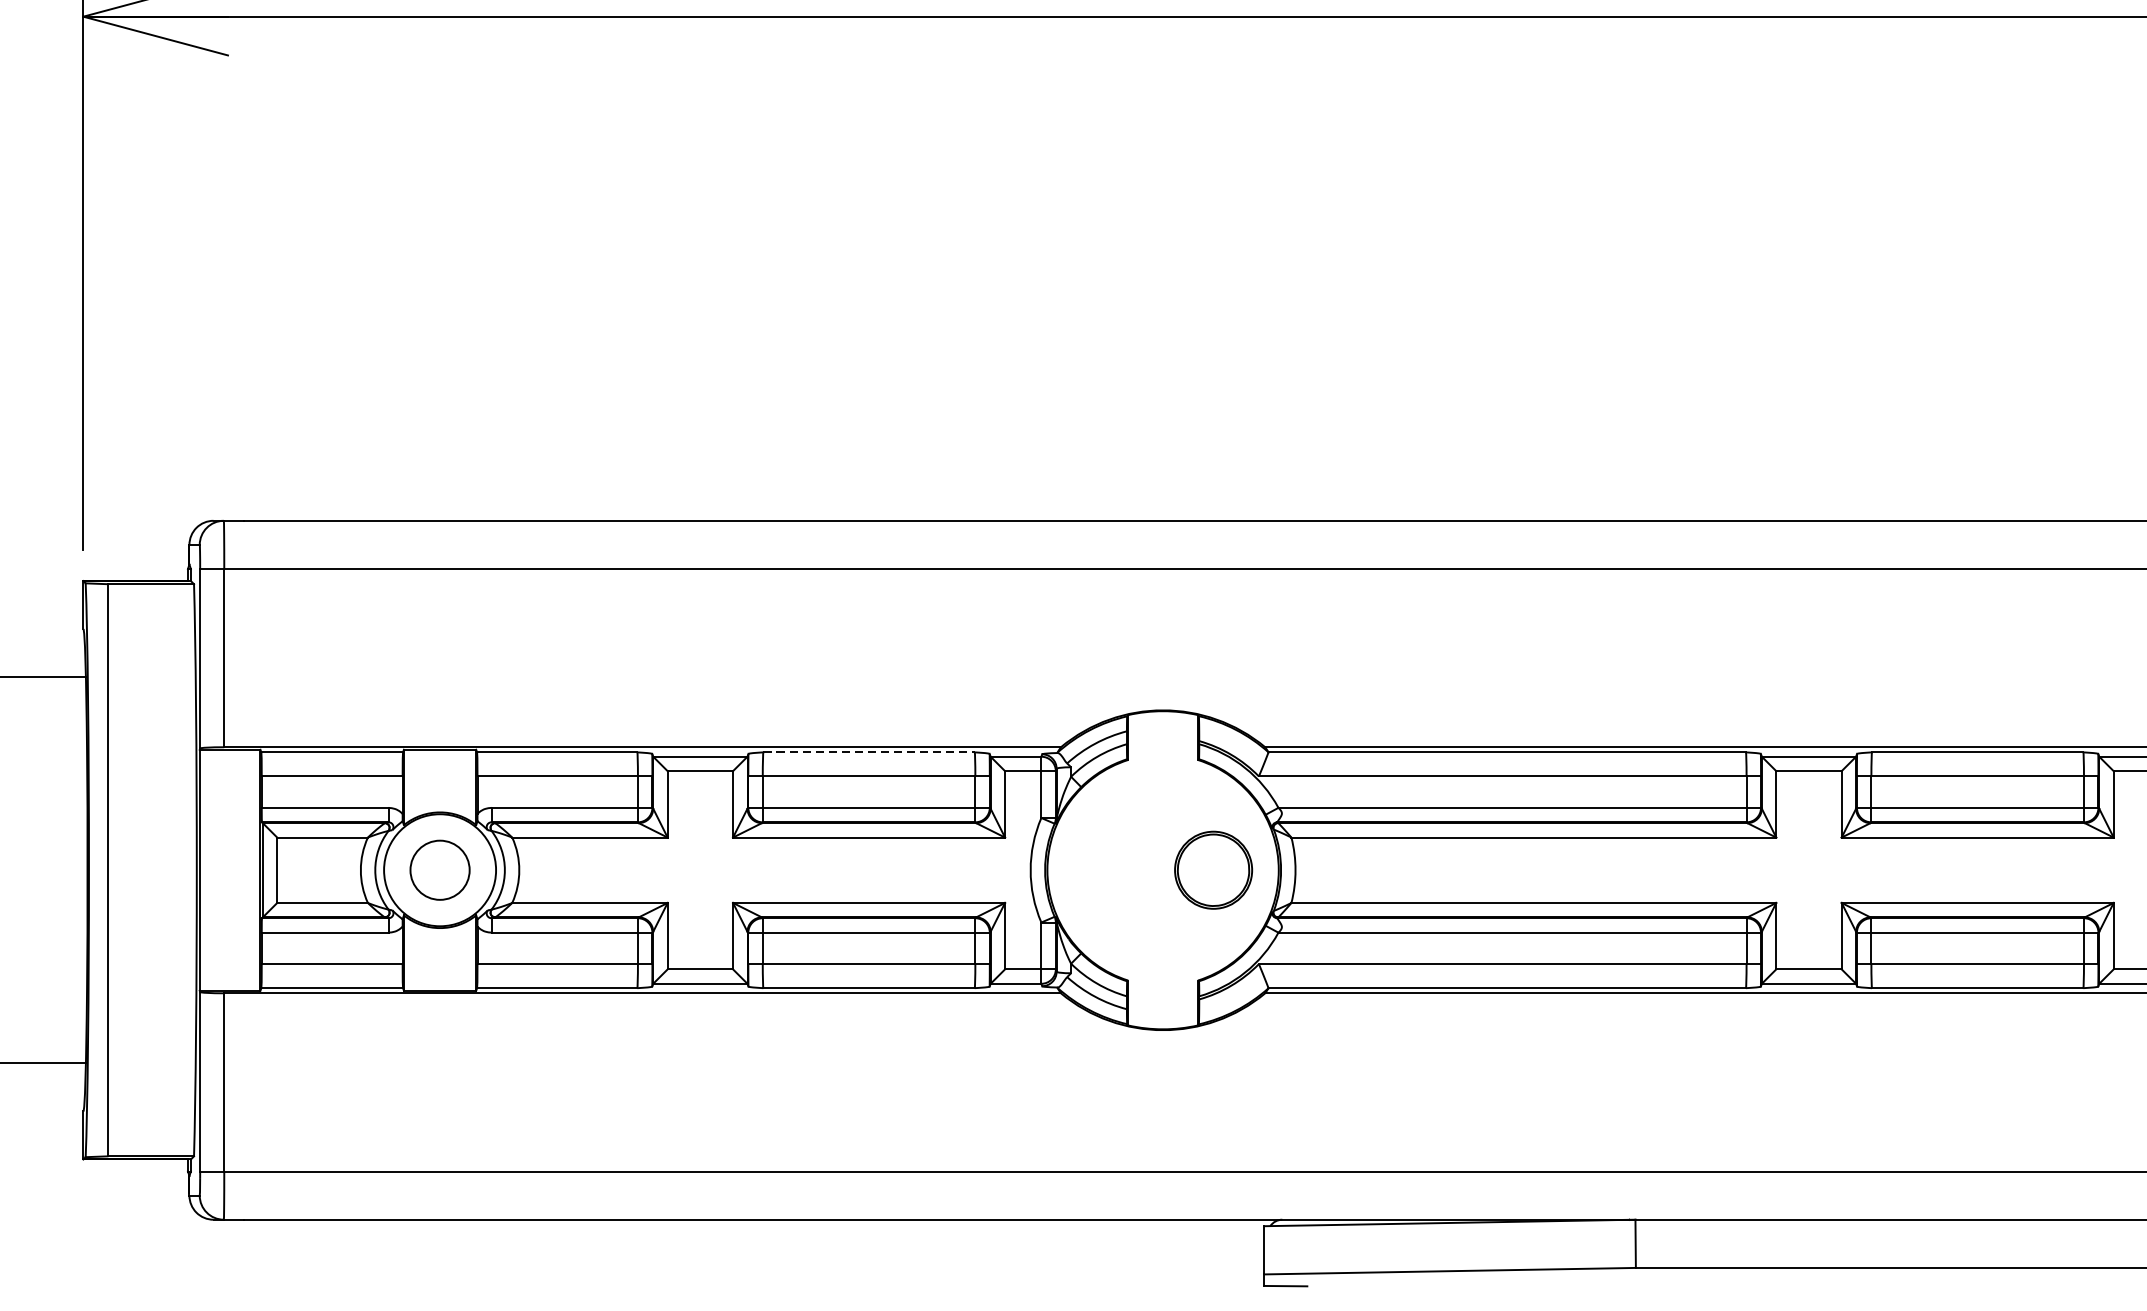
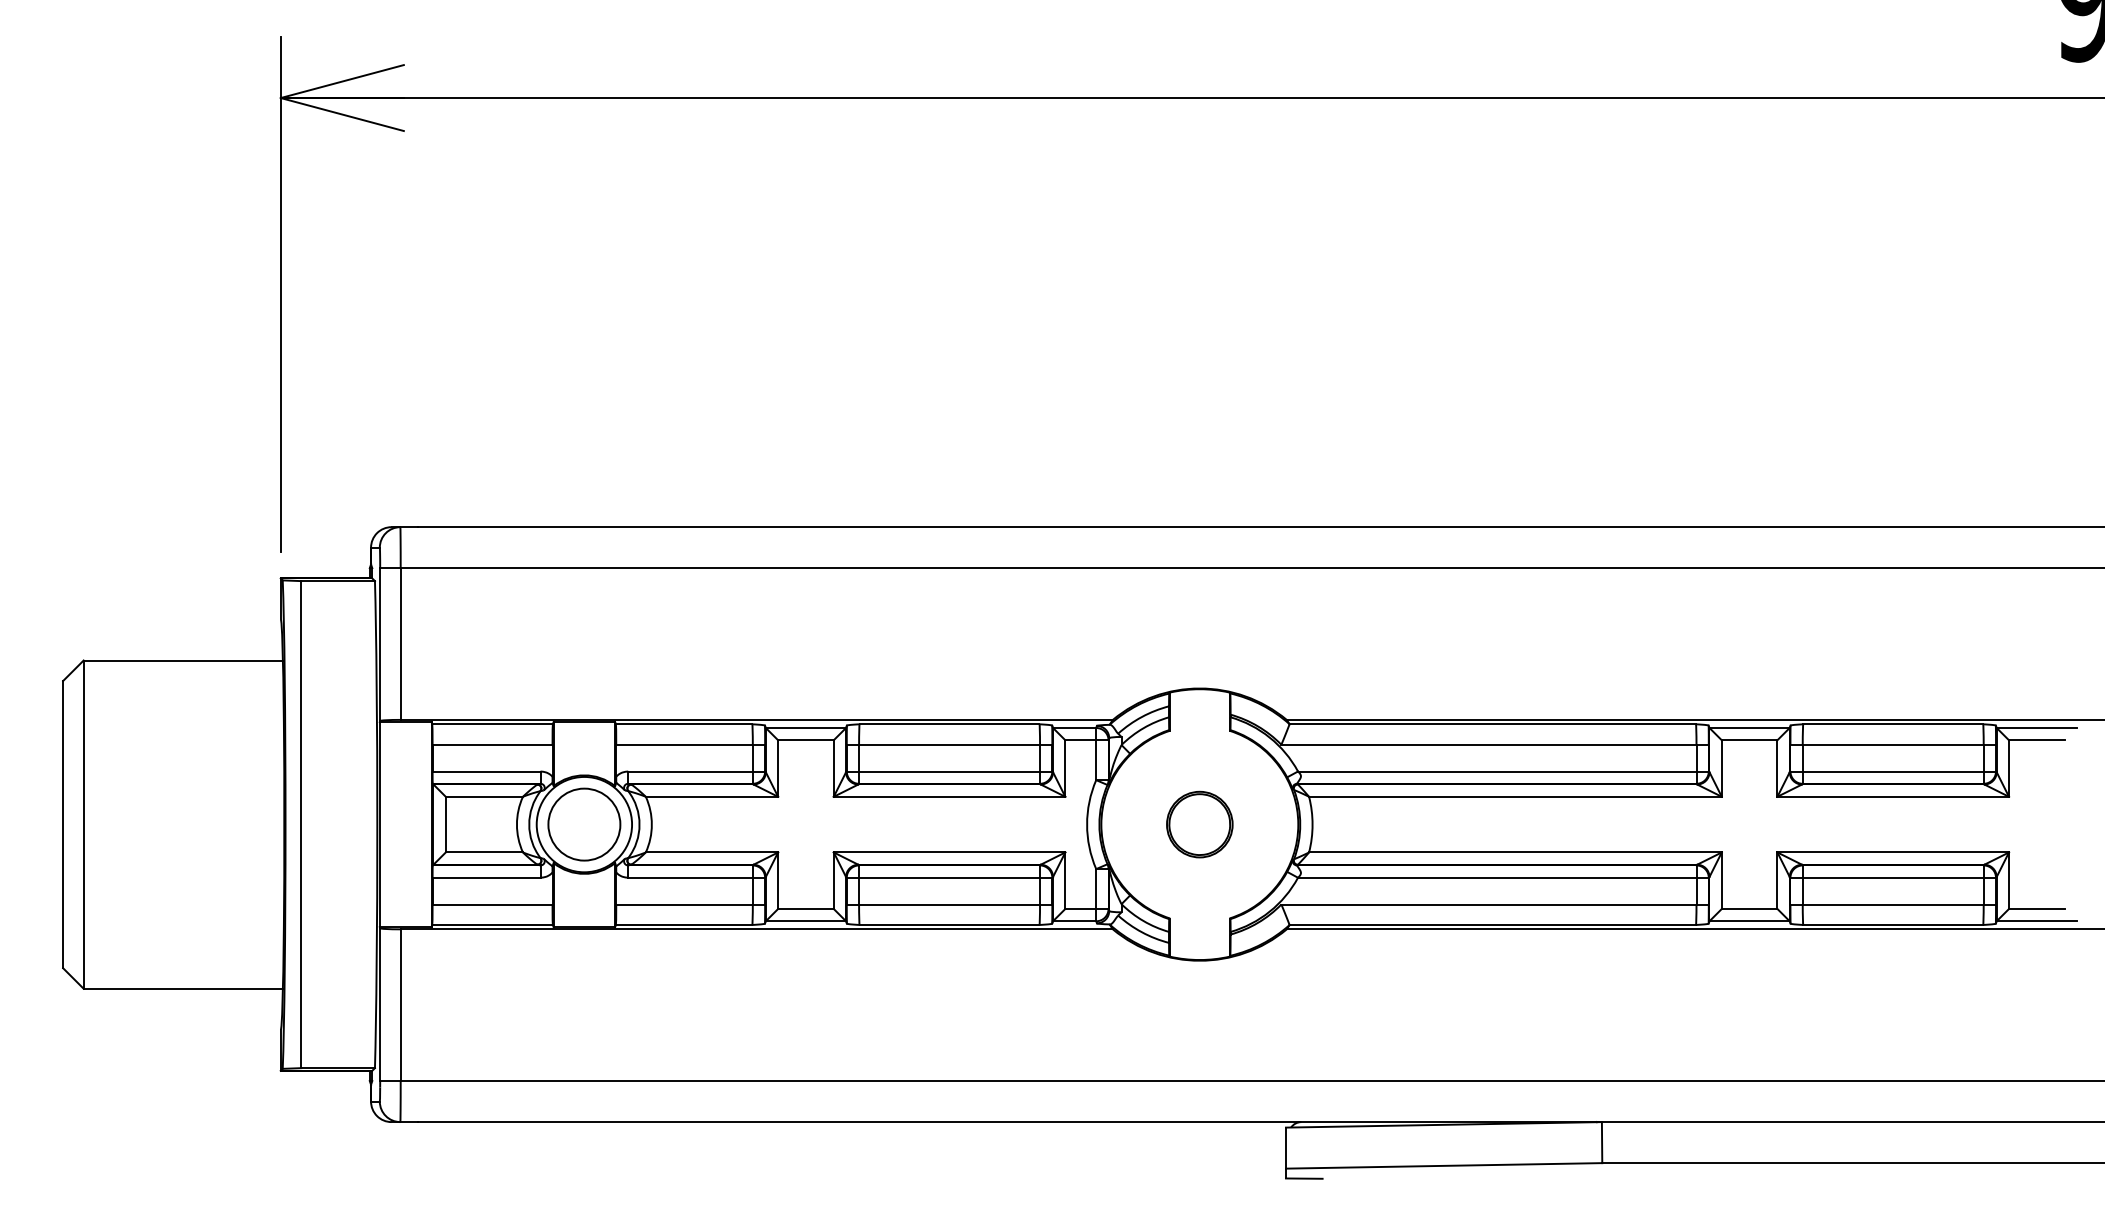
line: (869, 752) -> (949, 724), dashed -> solid
circle: (440, 870) -> (584, 824), size x1.43
part: (1213, 870) -> (1199, 824), moved

